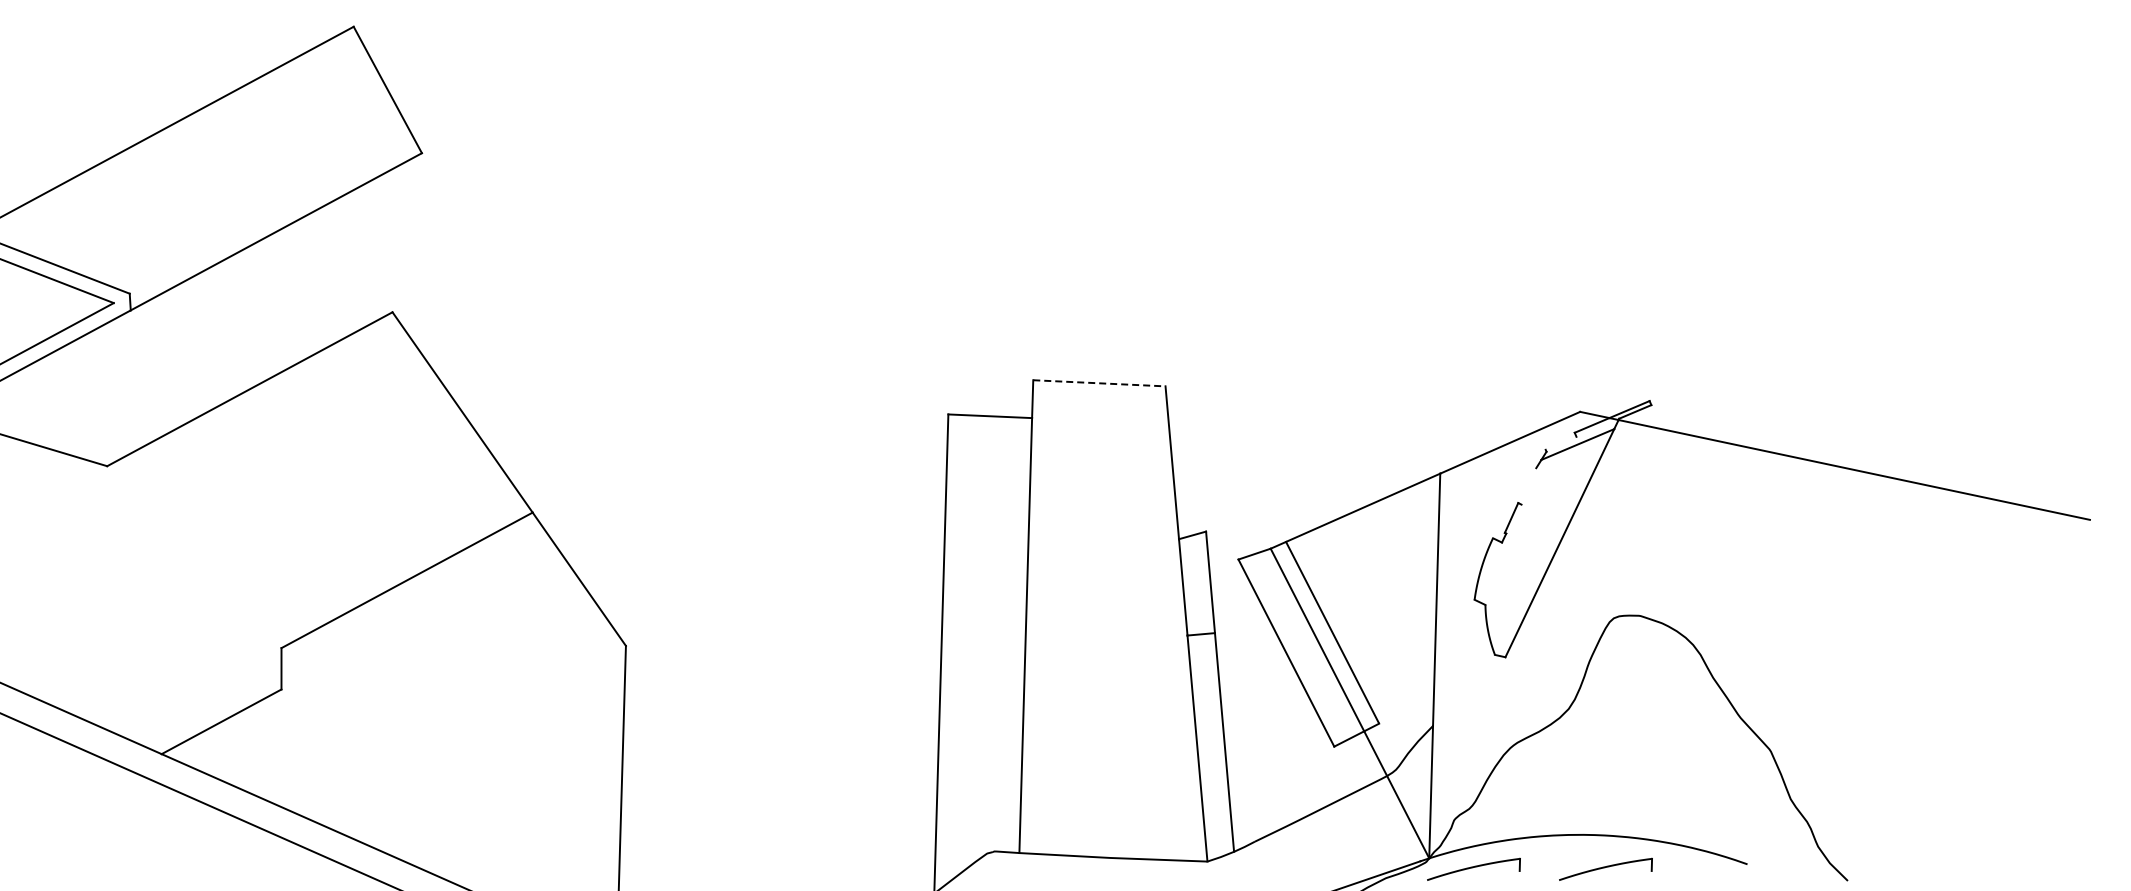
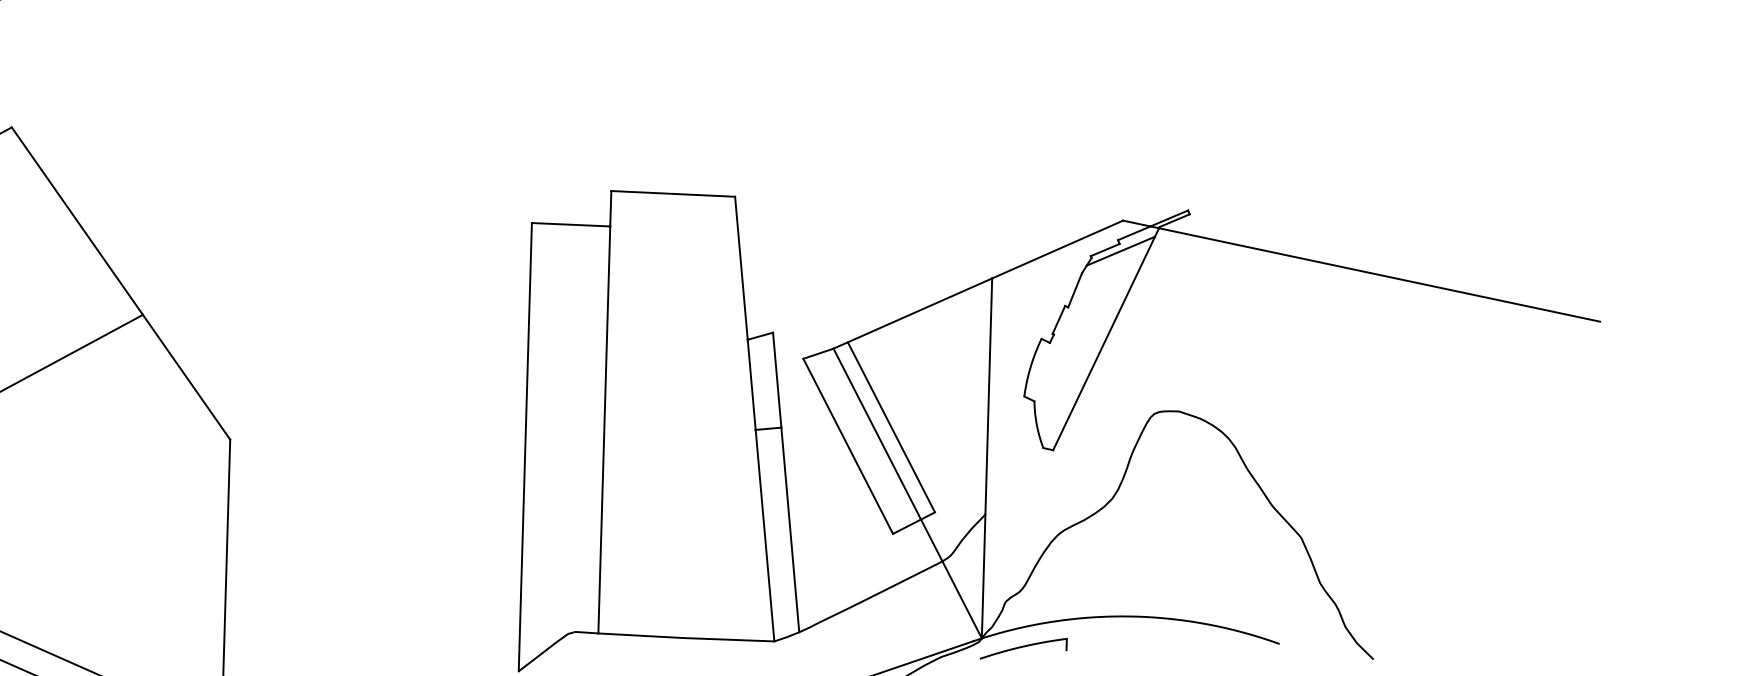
line: (1099, 383) -> (673, 194), dashed -> solid
line: (1560, 442) -> (1104, 249), added
line: (1528, 486) -> (1074, 290), added
part: (1605, 868) -> (1146, 647), removed

